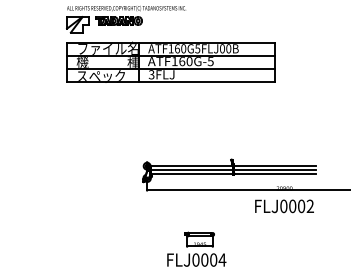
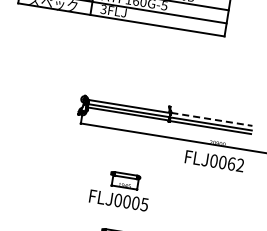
line: (275, 165) -> (212, 119), solid -> dashed
text: (301, 205) -> (231, 163), FLJ0002 -> FLJ0062
text: (222, 259) -> (144, 204), FLJ0004 -> FLJ0005

